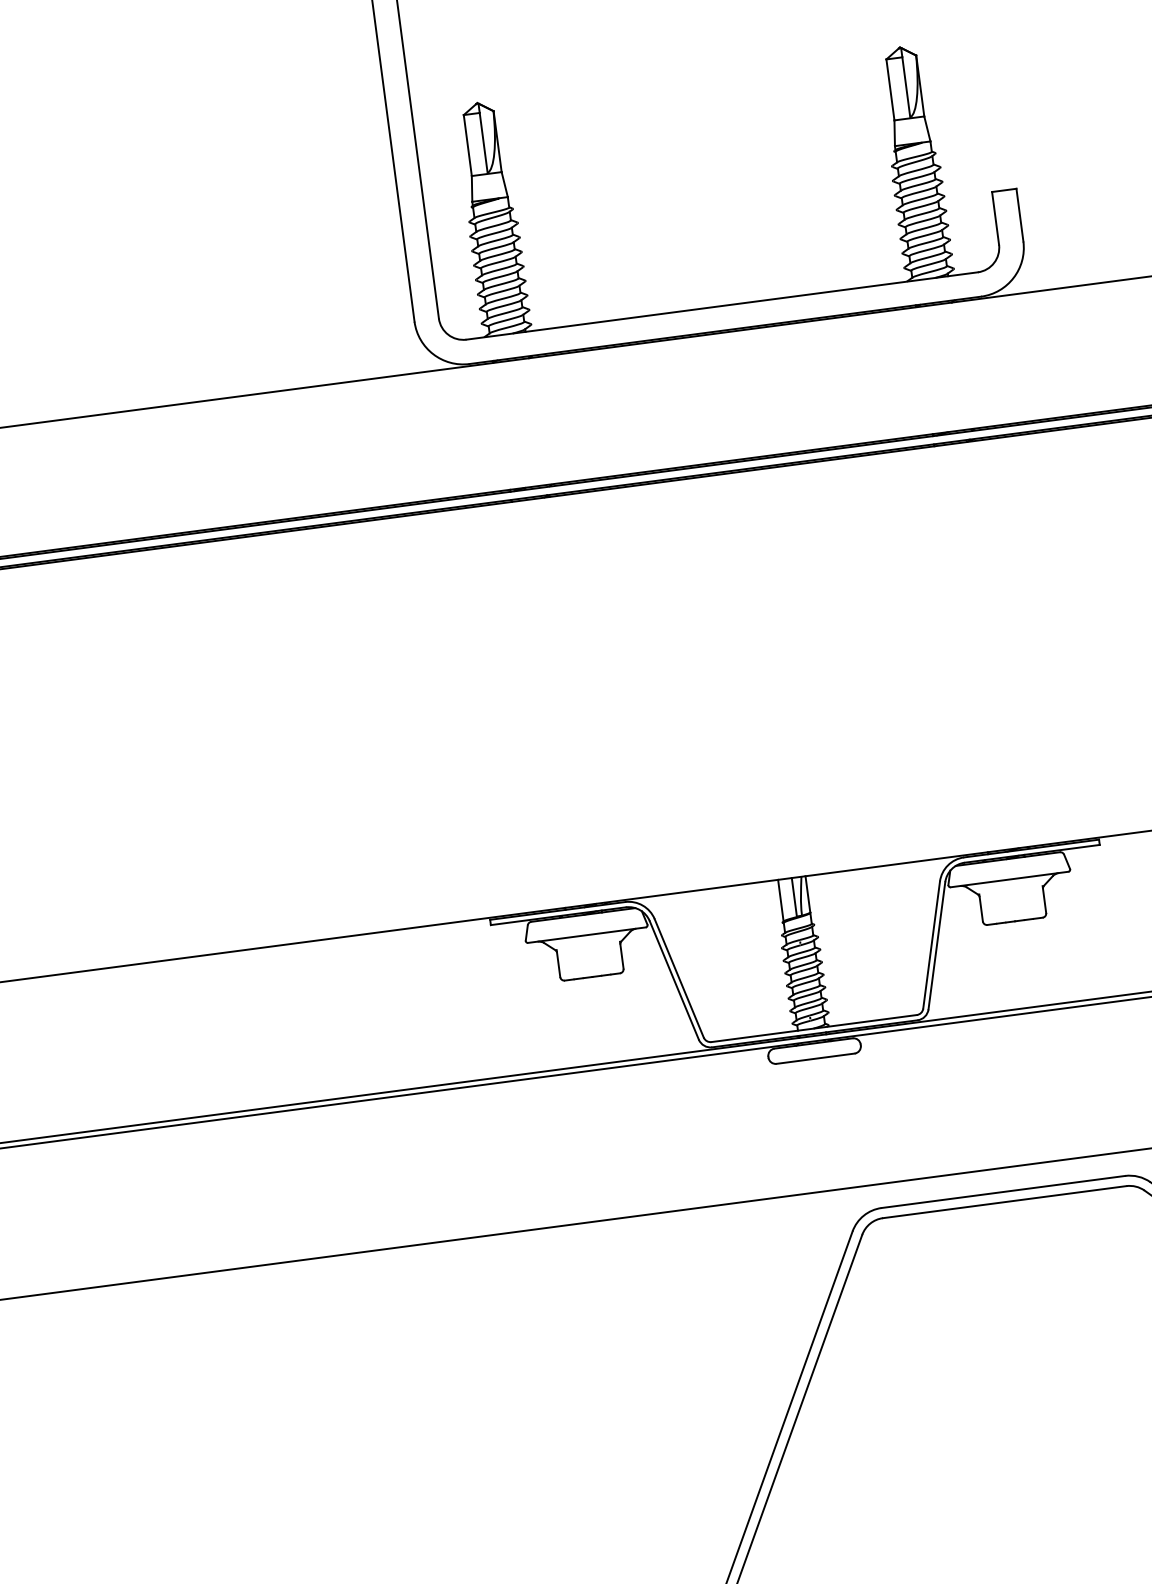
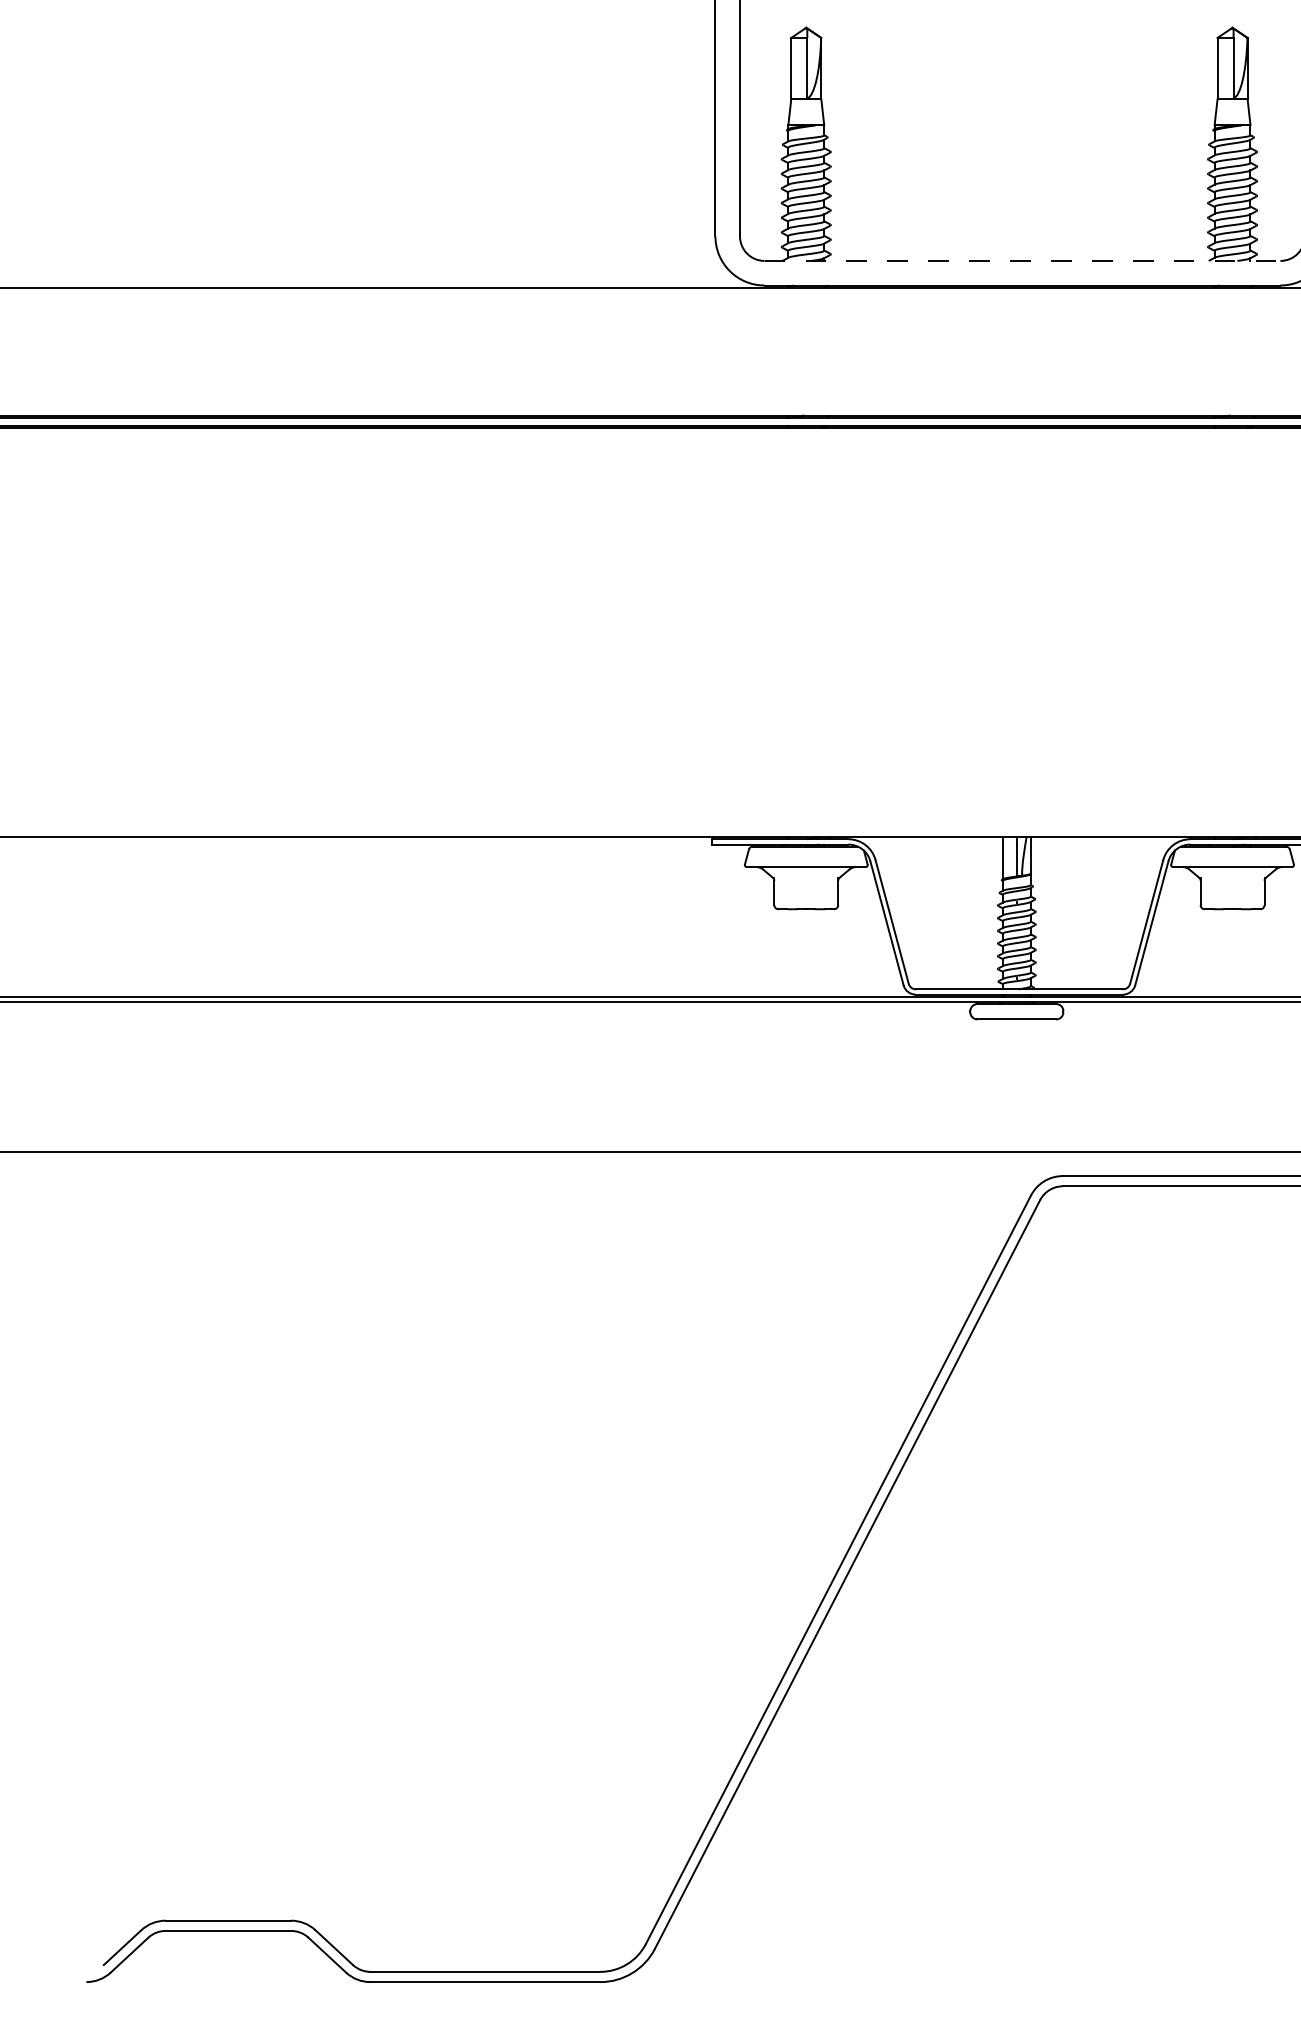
line: (722, 305) -> (1022, 260), solid -> dashed

